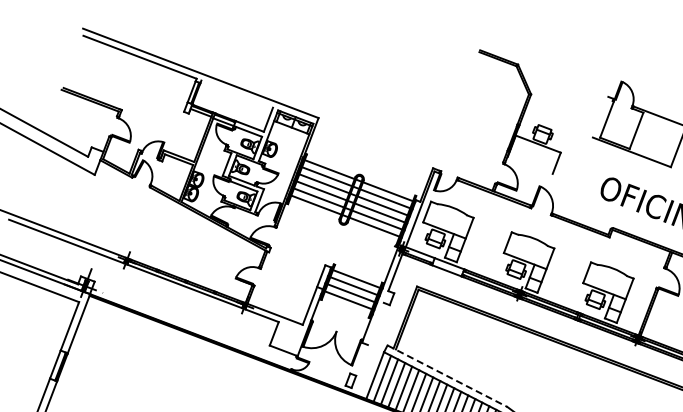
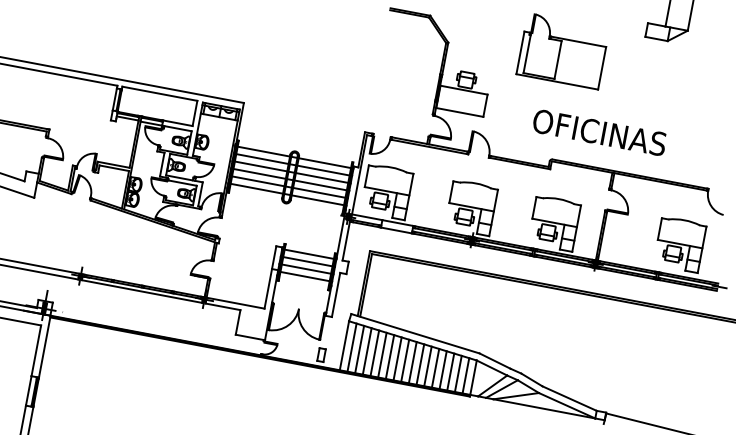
line: (236, 93) -> (159, 93), added
line: (600, 116) -> (520, 52), added
line: (529, 165) -> (459, 112), added
line: (375, 323) -> (335, 294), added
line: (447, 375) -> (415, 333), dashed -> solid

